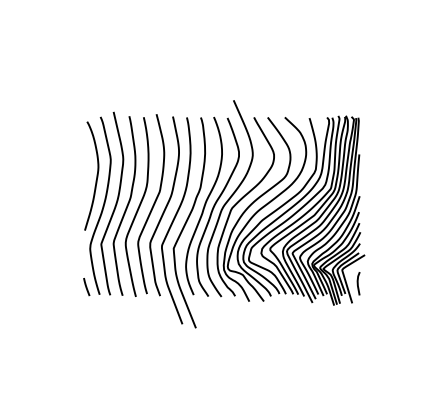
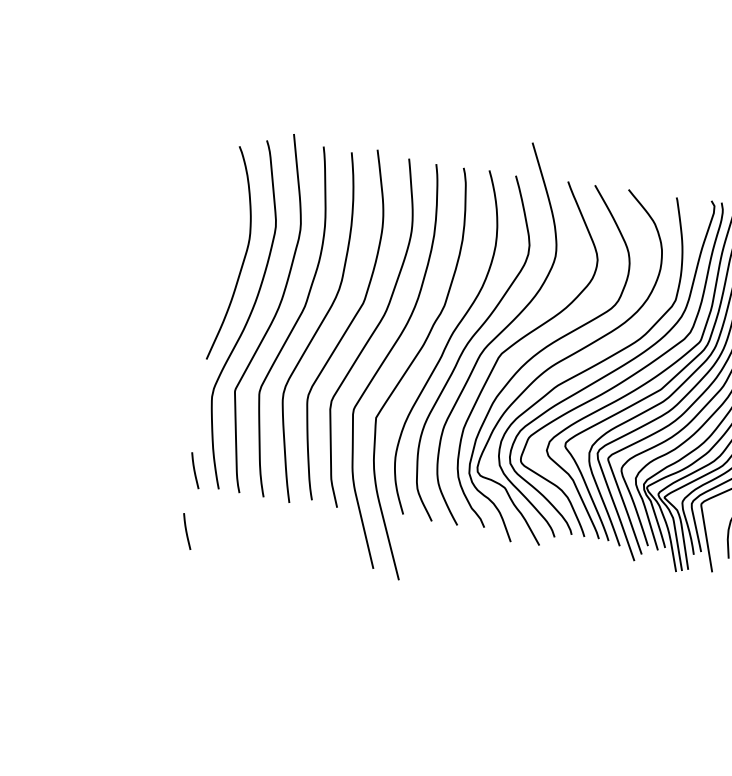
line: (86, 318) -> (186, 532), added

